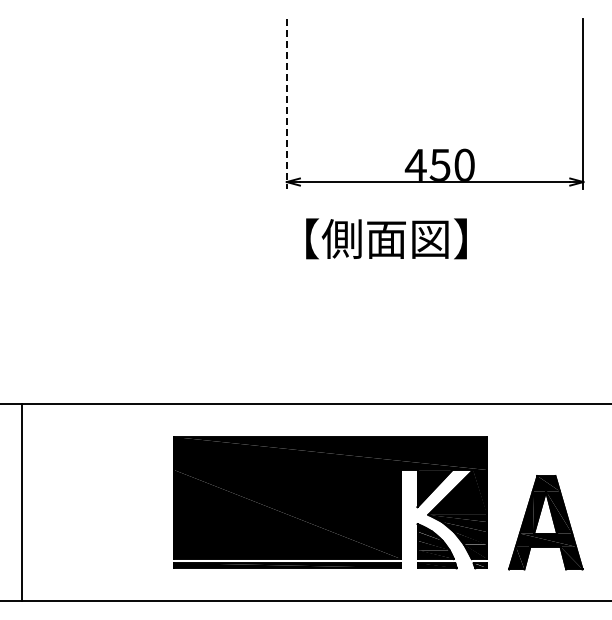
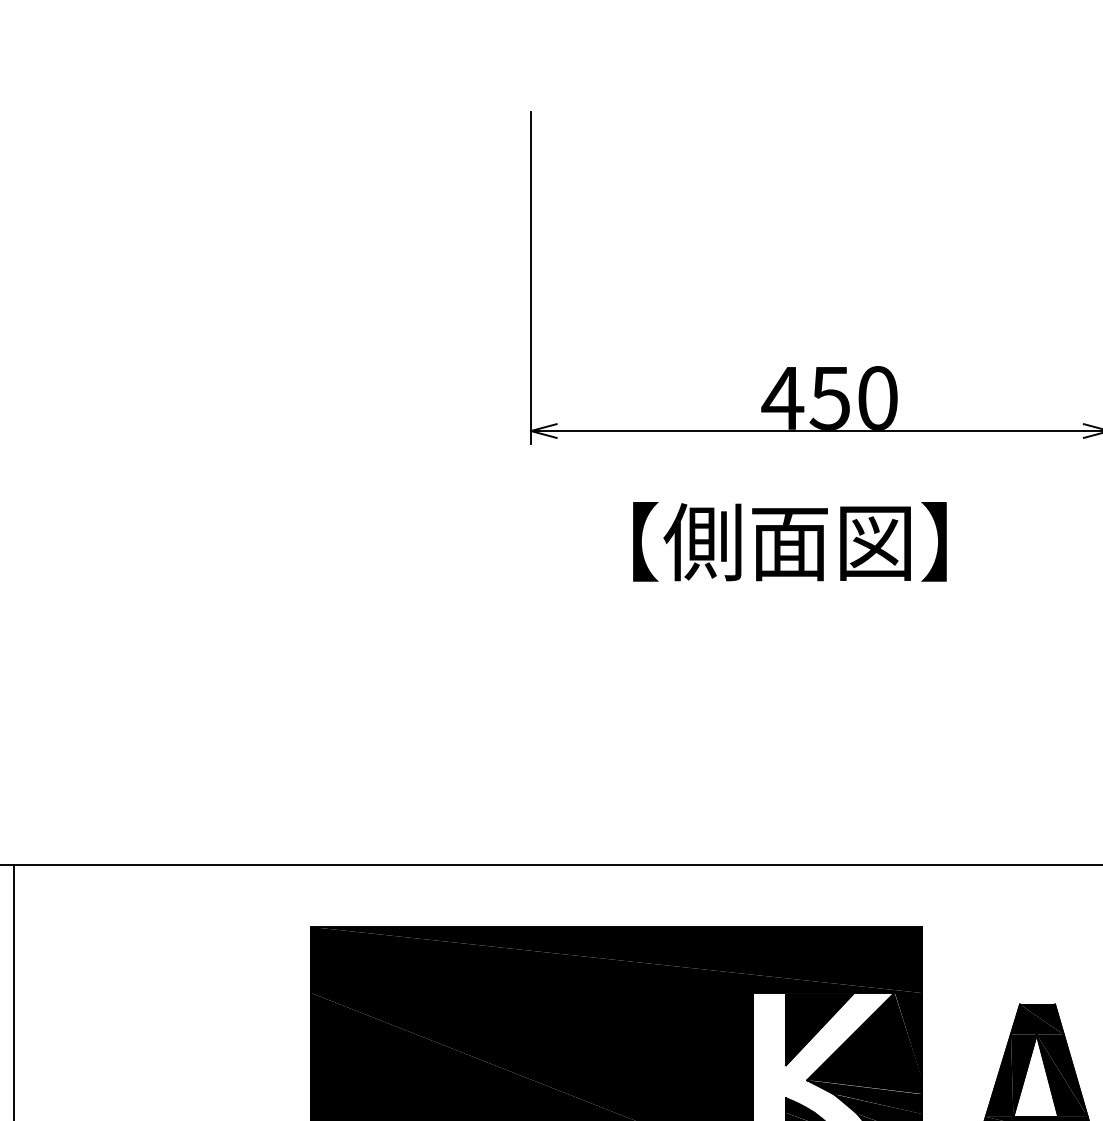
line: (286, 104) -> (530, 279), dashed -> solid
text: (386, 238) -> (789, 541), moved

